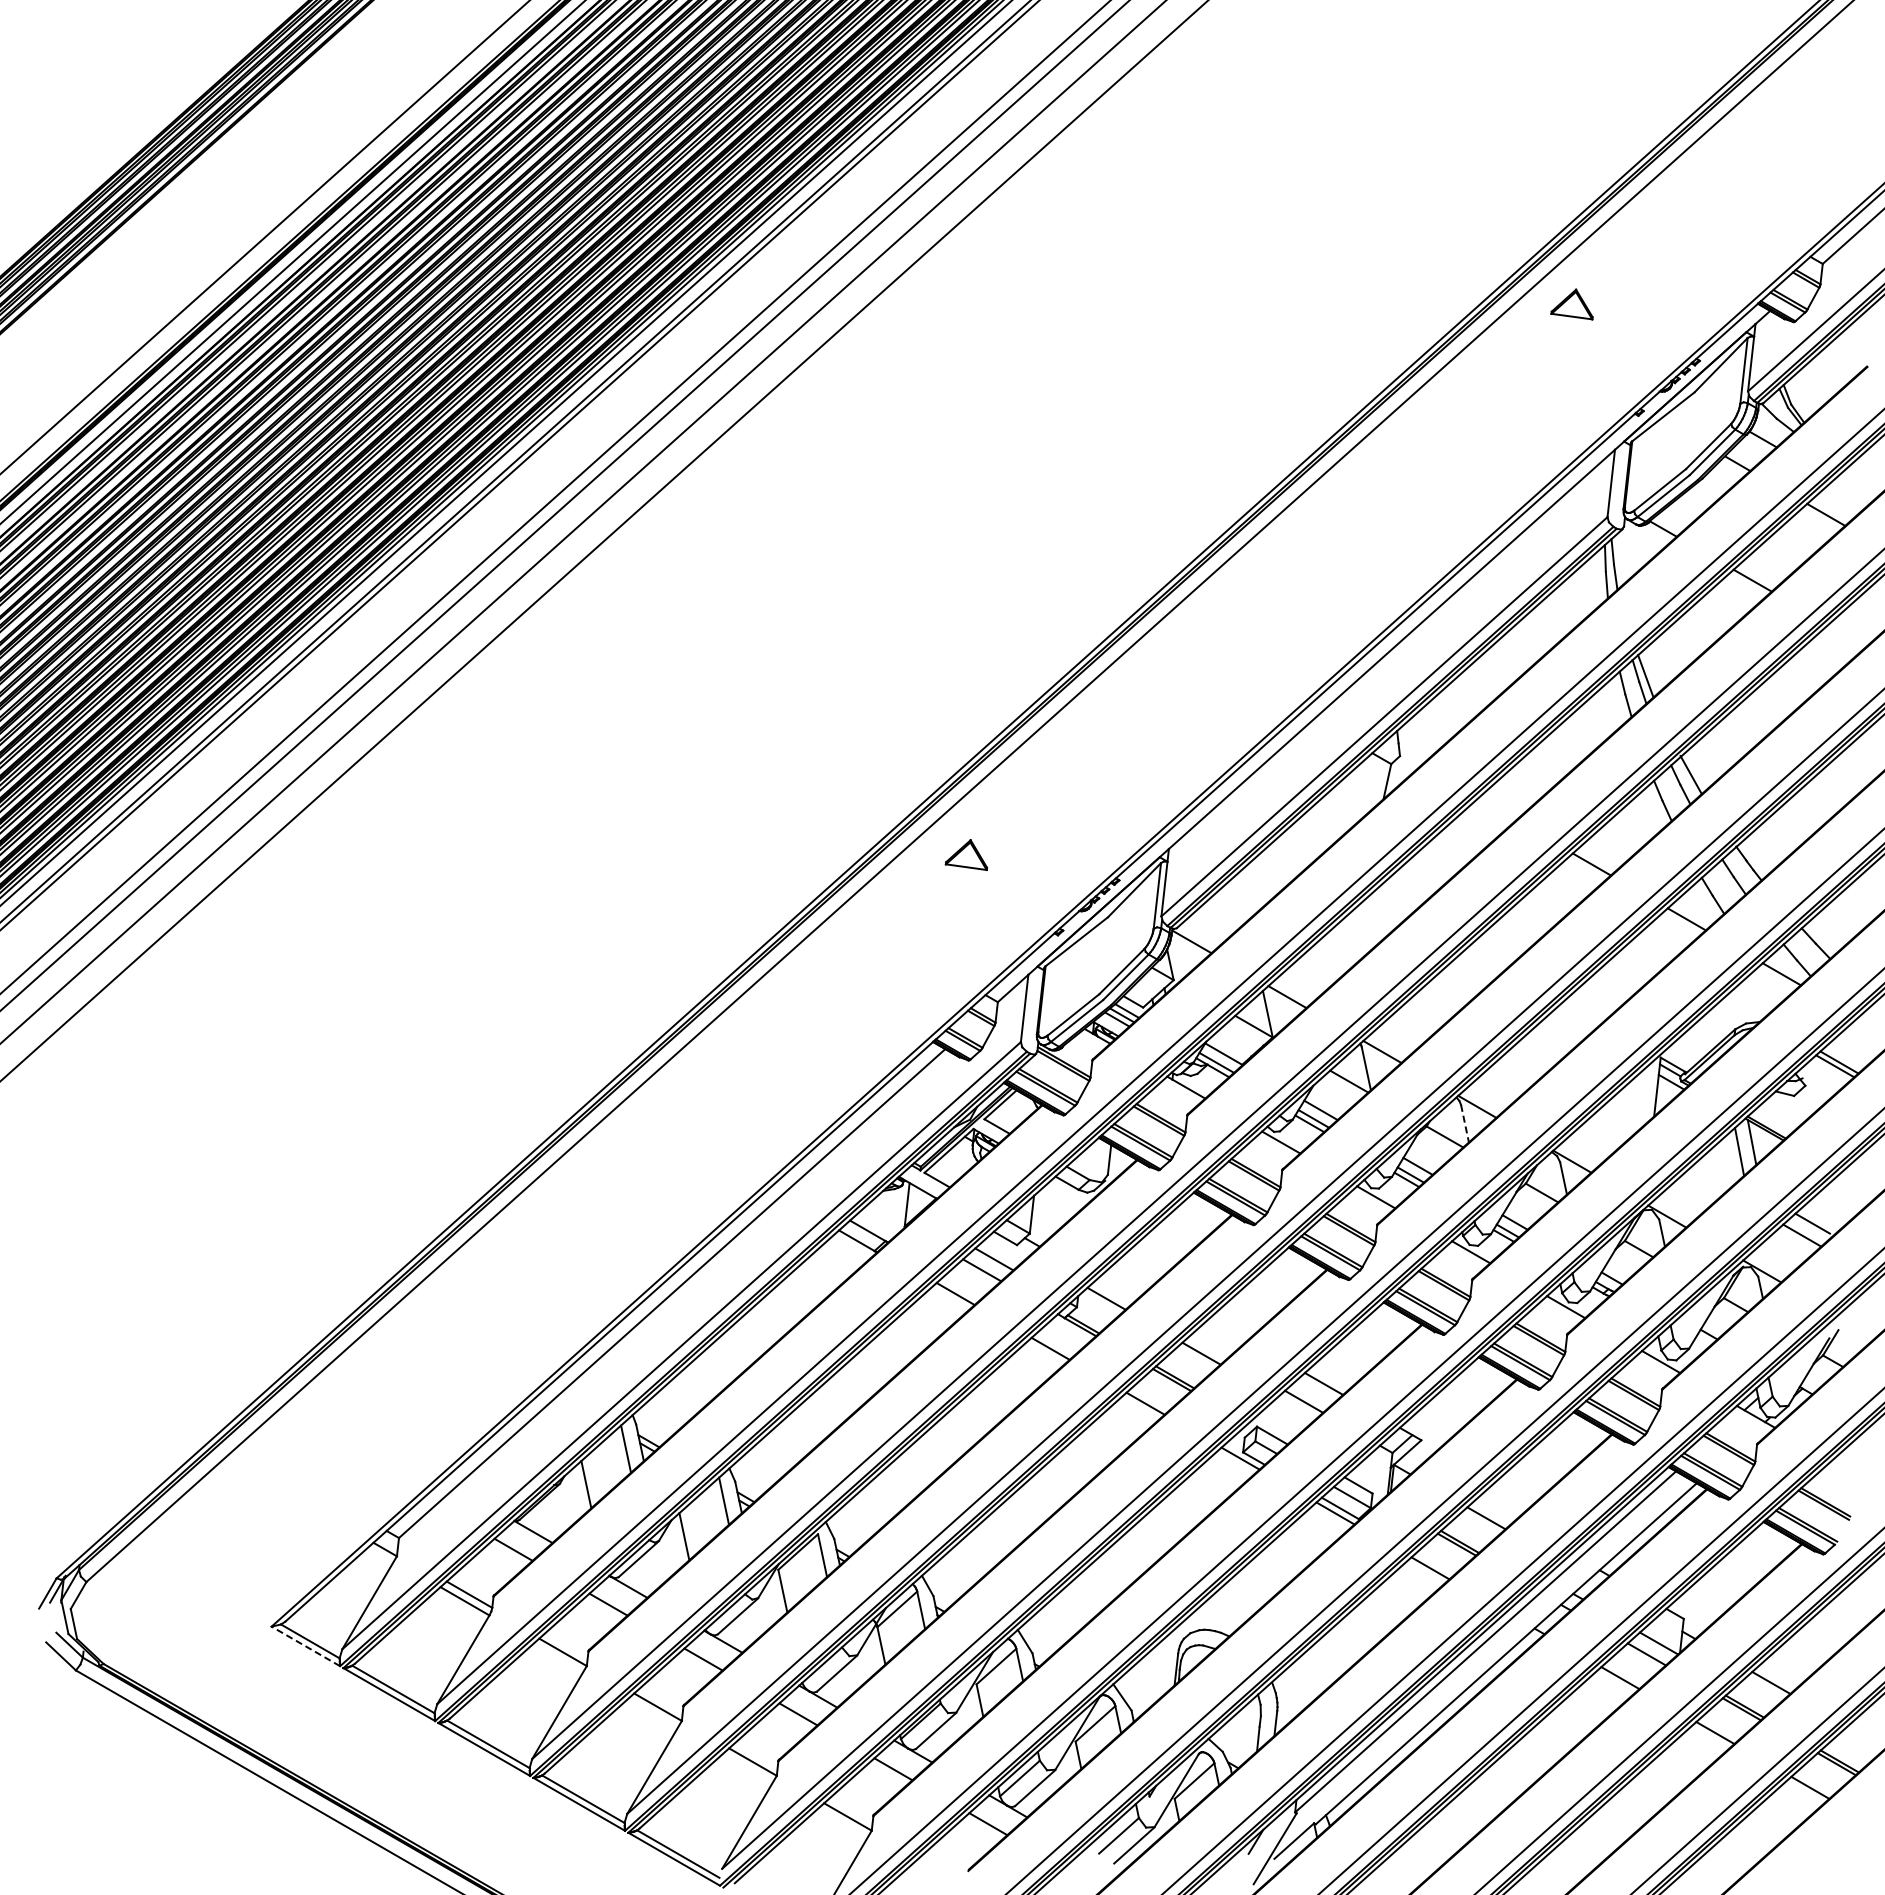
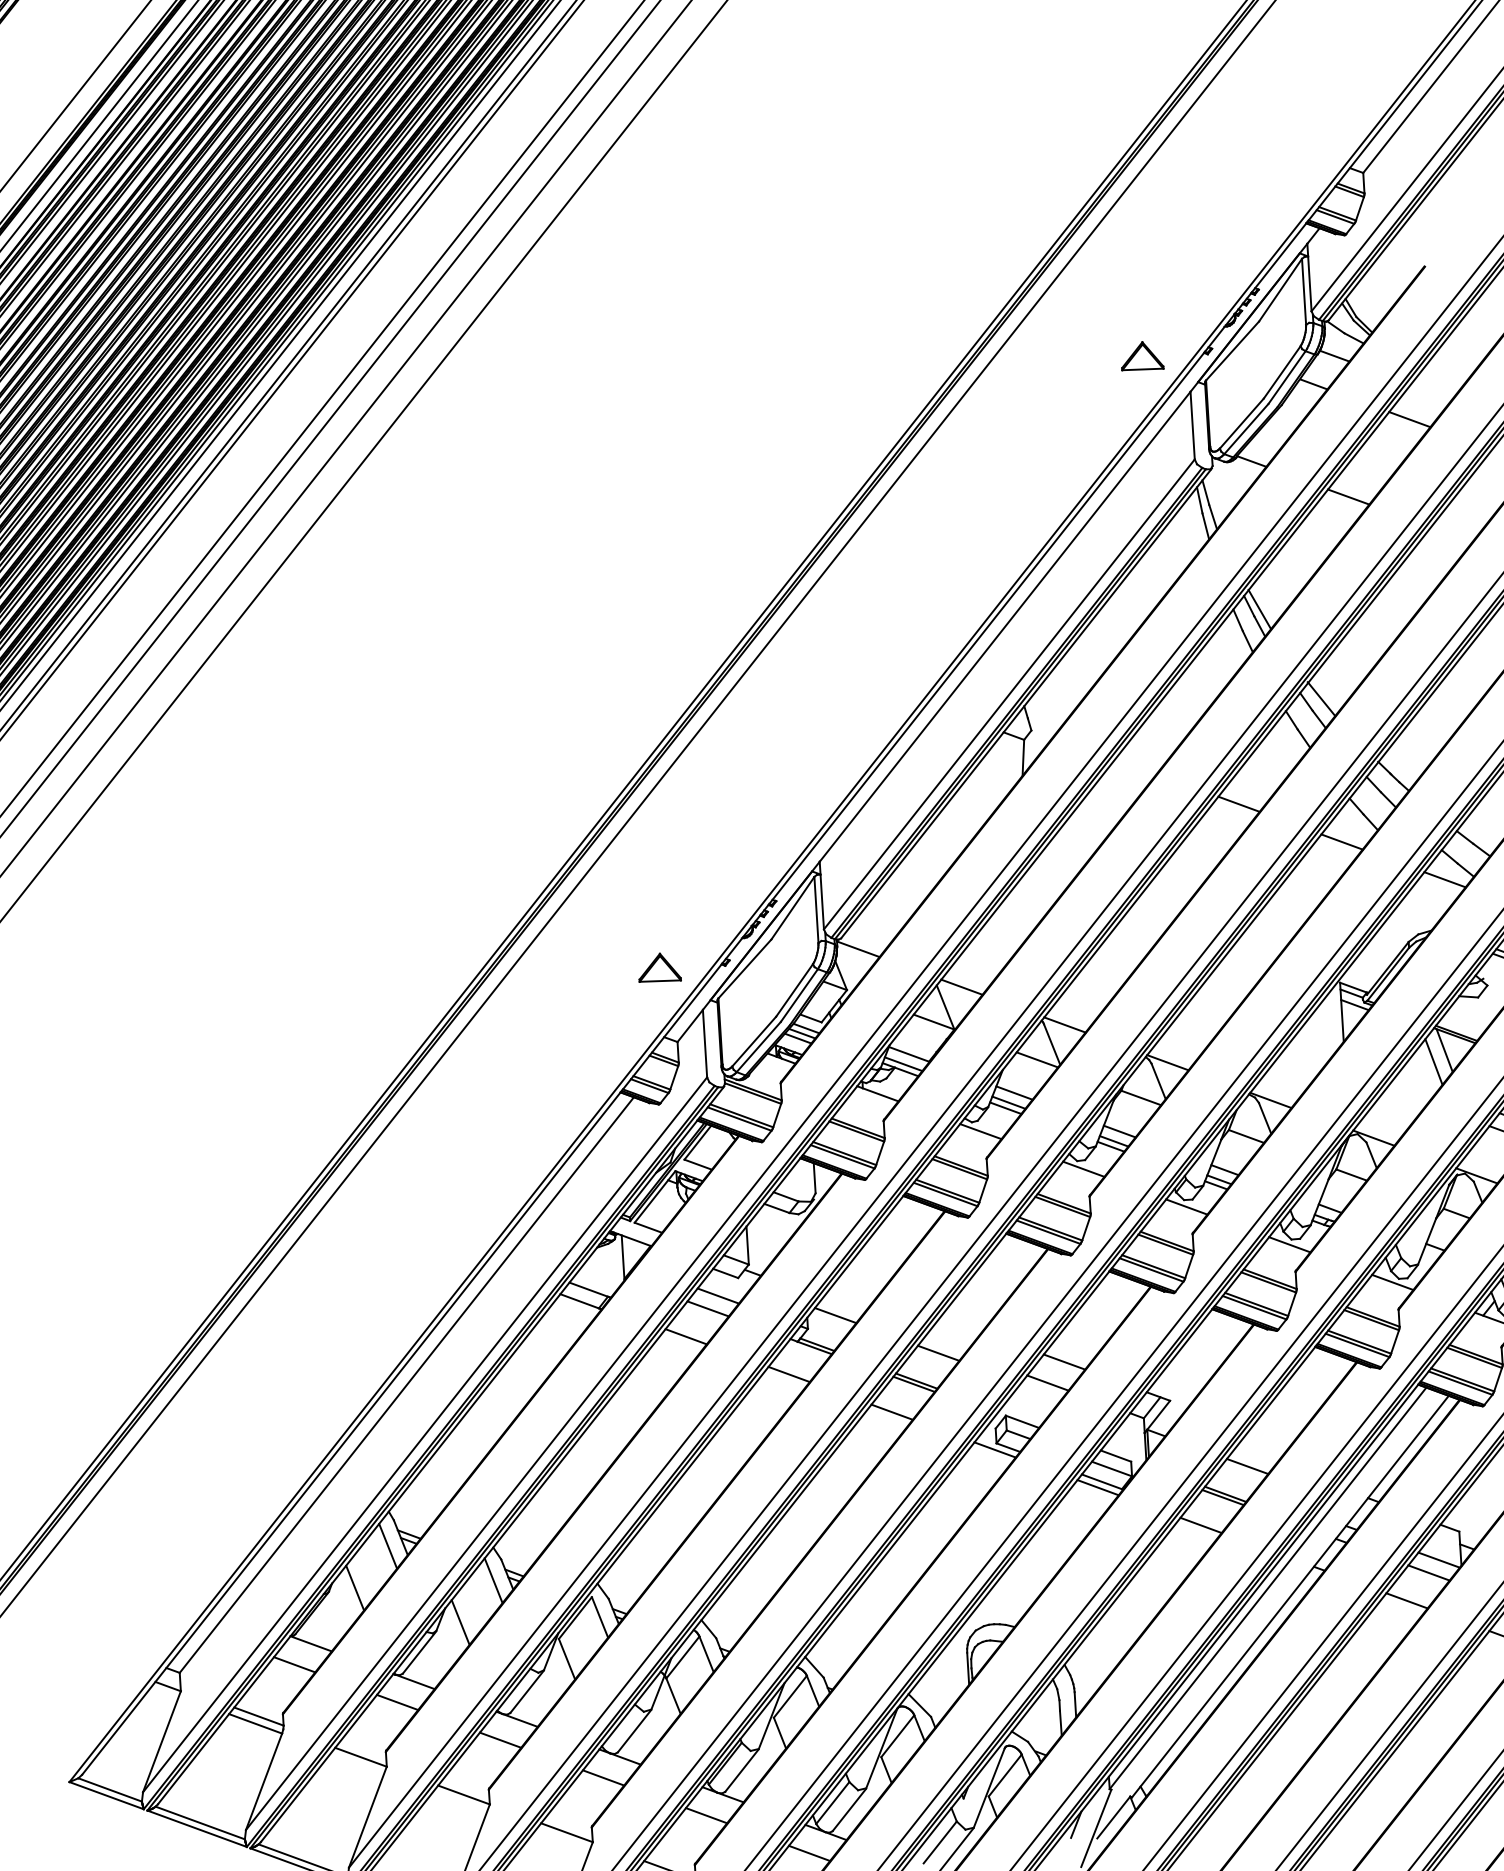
part: (1571, 304) -> (1140, 357), moved
part: (966, 855) -> (658, 969), moved
line: (1465, 1124) -> (1159, 1082), dashed -> solid
line: (305, 1646) -> (106, 1795), dashed -> solid

